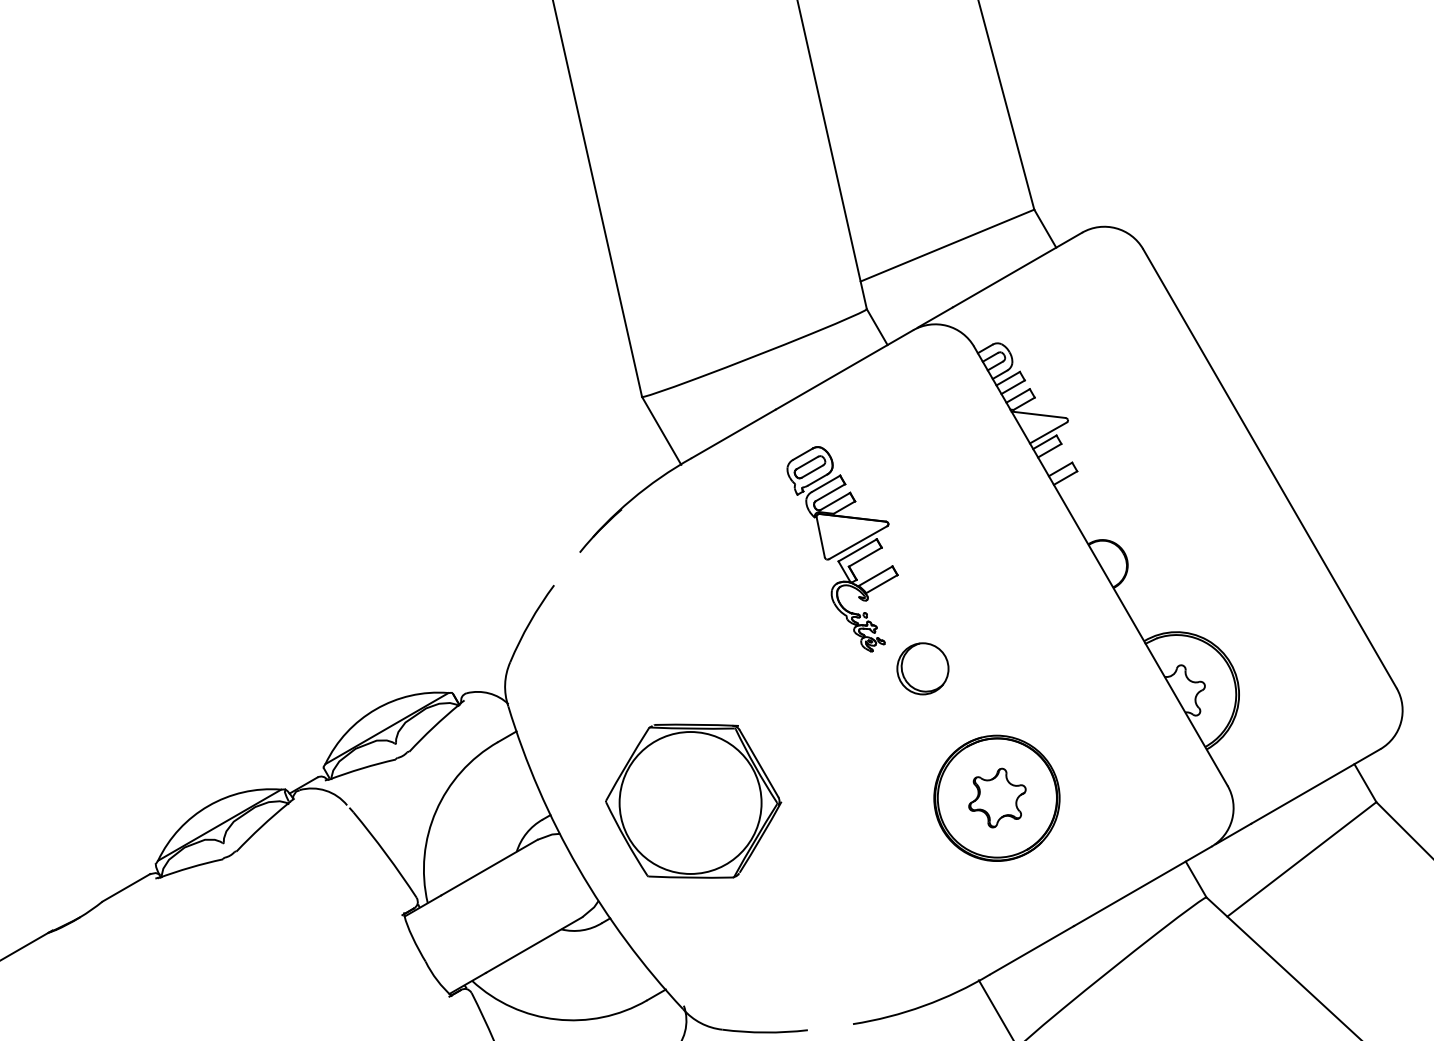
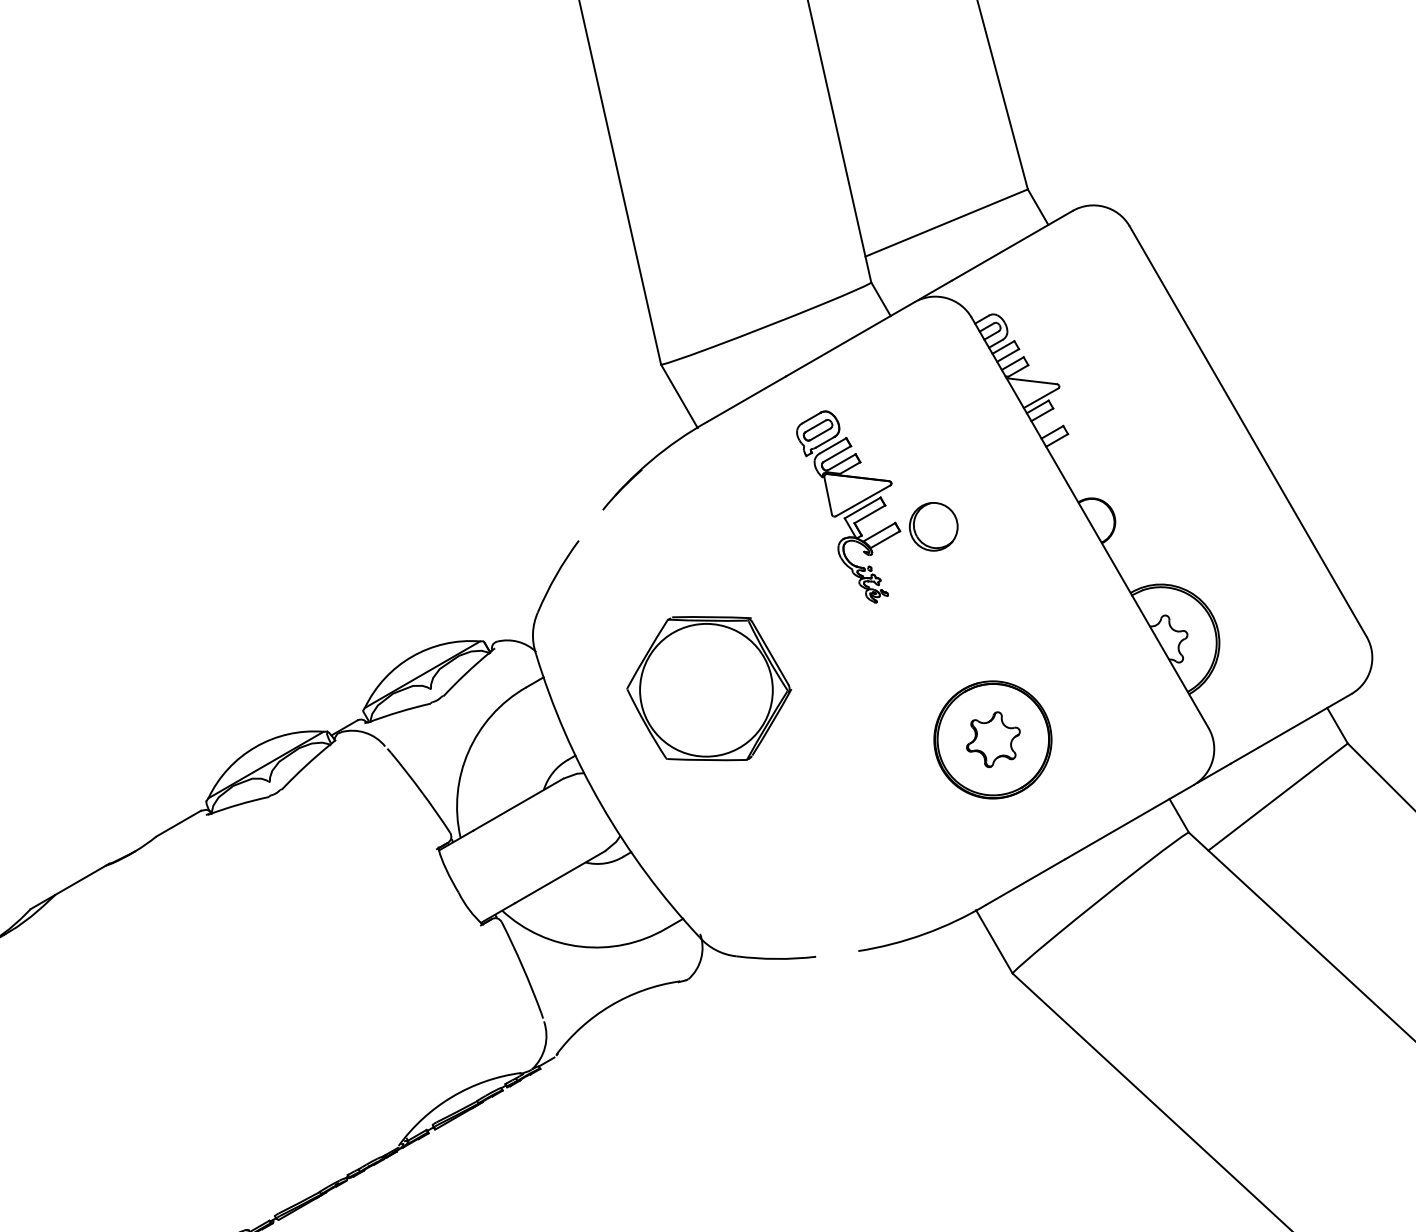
part: (922, 668) -> (933, 526), moved
part: (693, 801) -> (709, 688), moved

